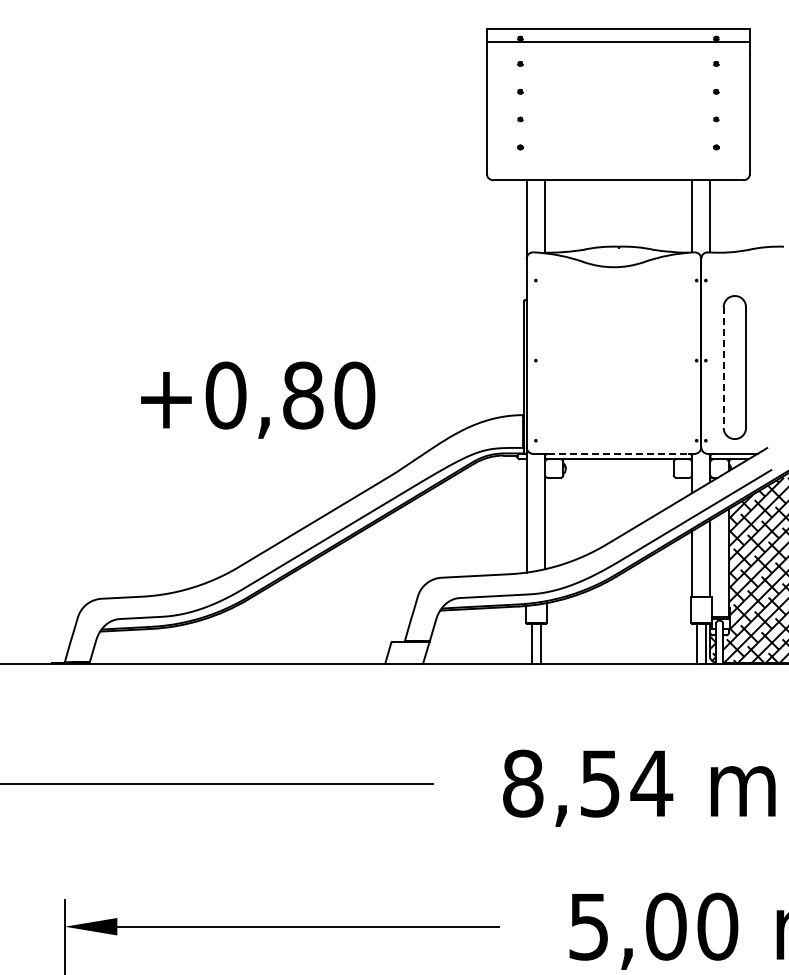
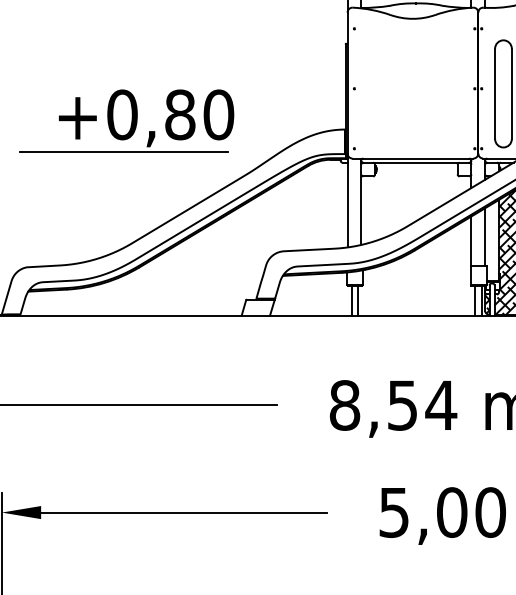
line: (723, 368) -> (494, 94), dashed -> solid
line: (227, 444) -> (123, 151), added
line: (618, 453) -> (416, 158), dashed -> solid

